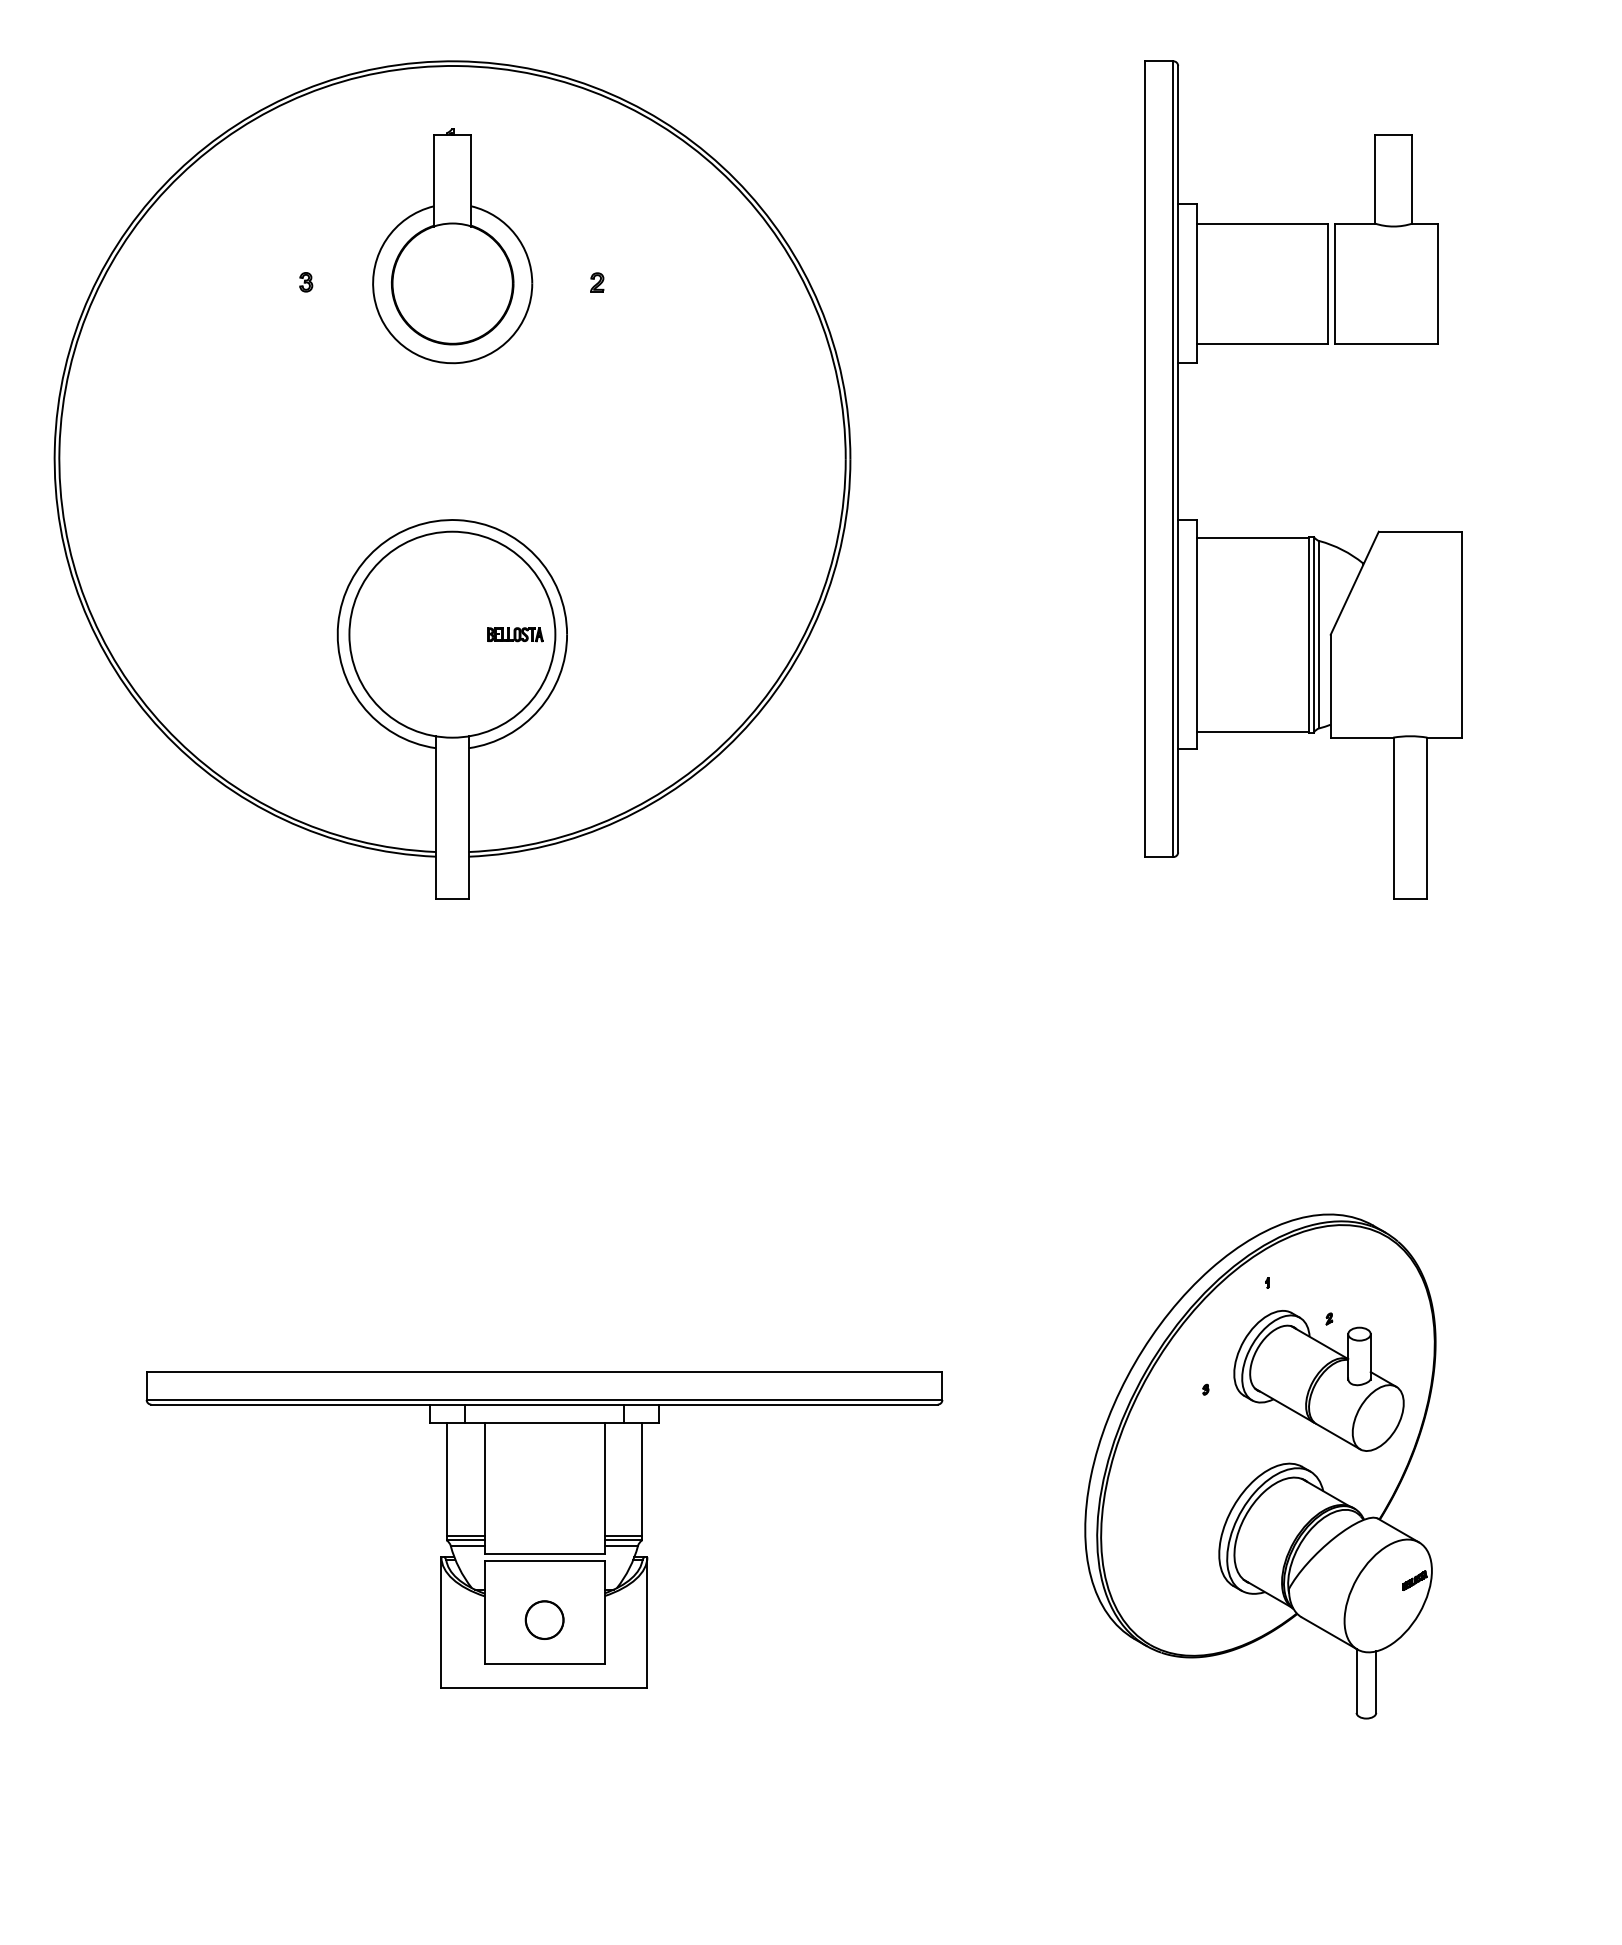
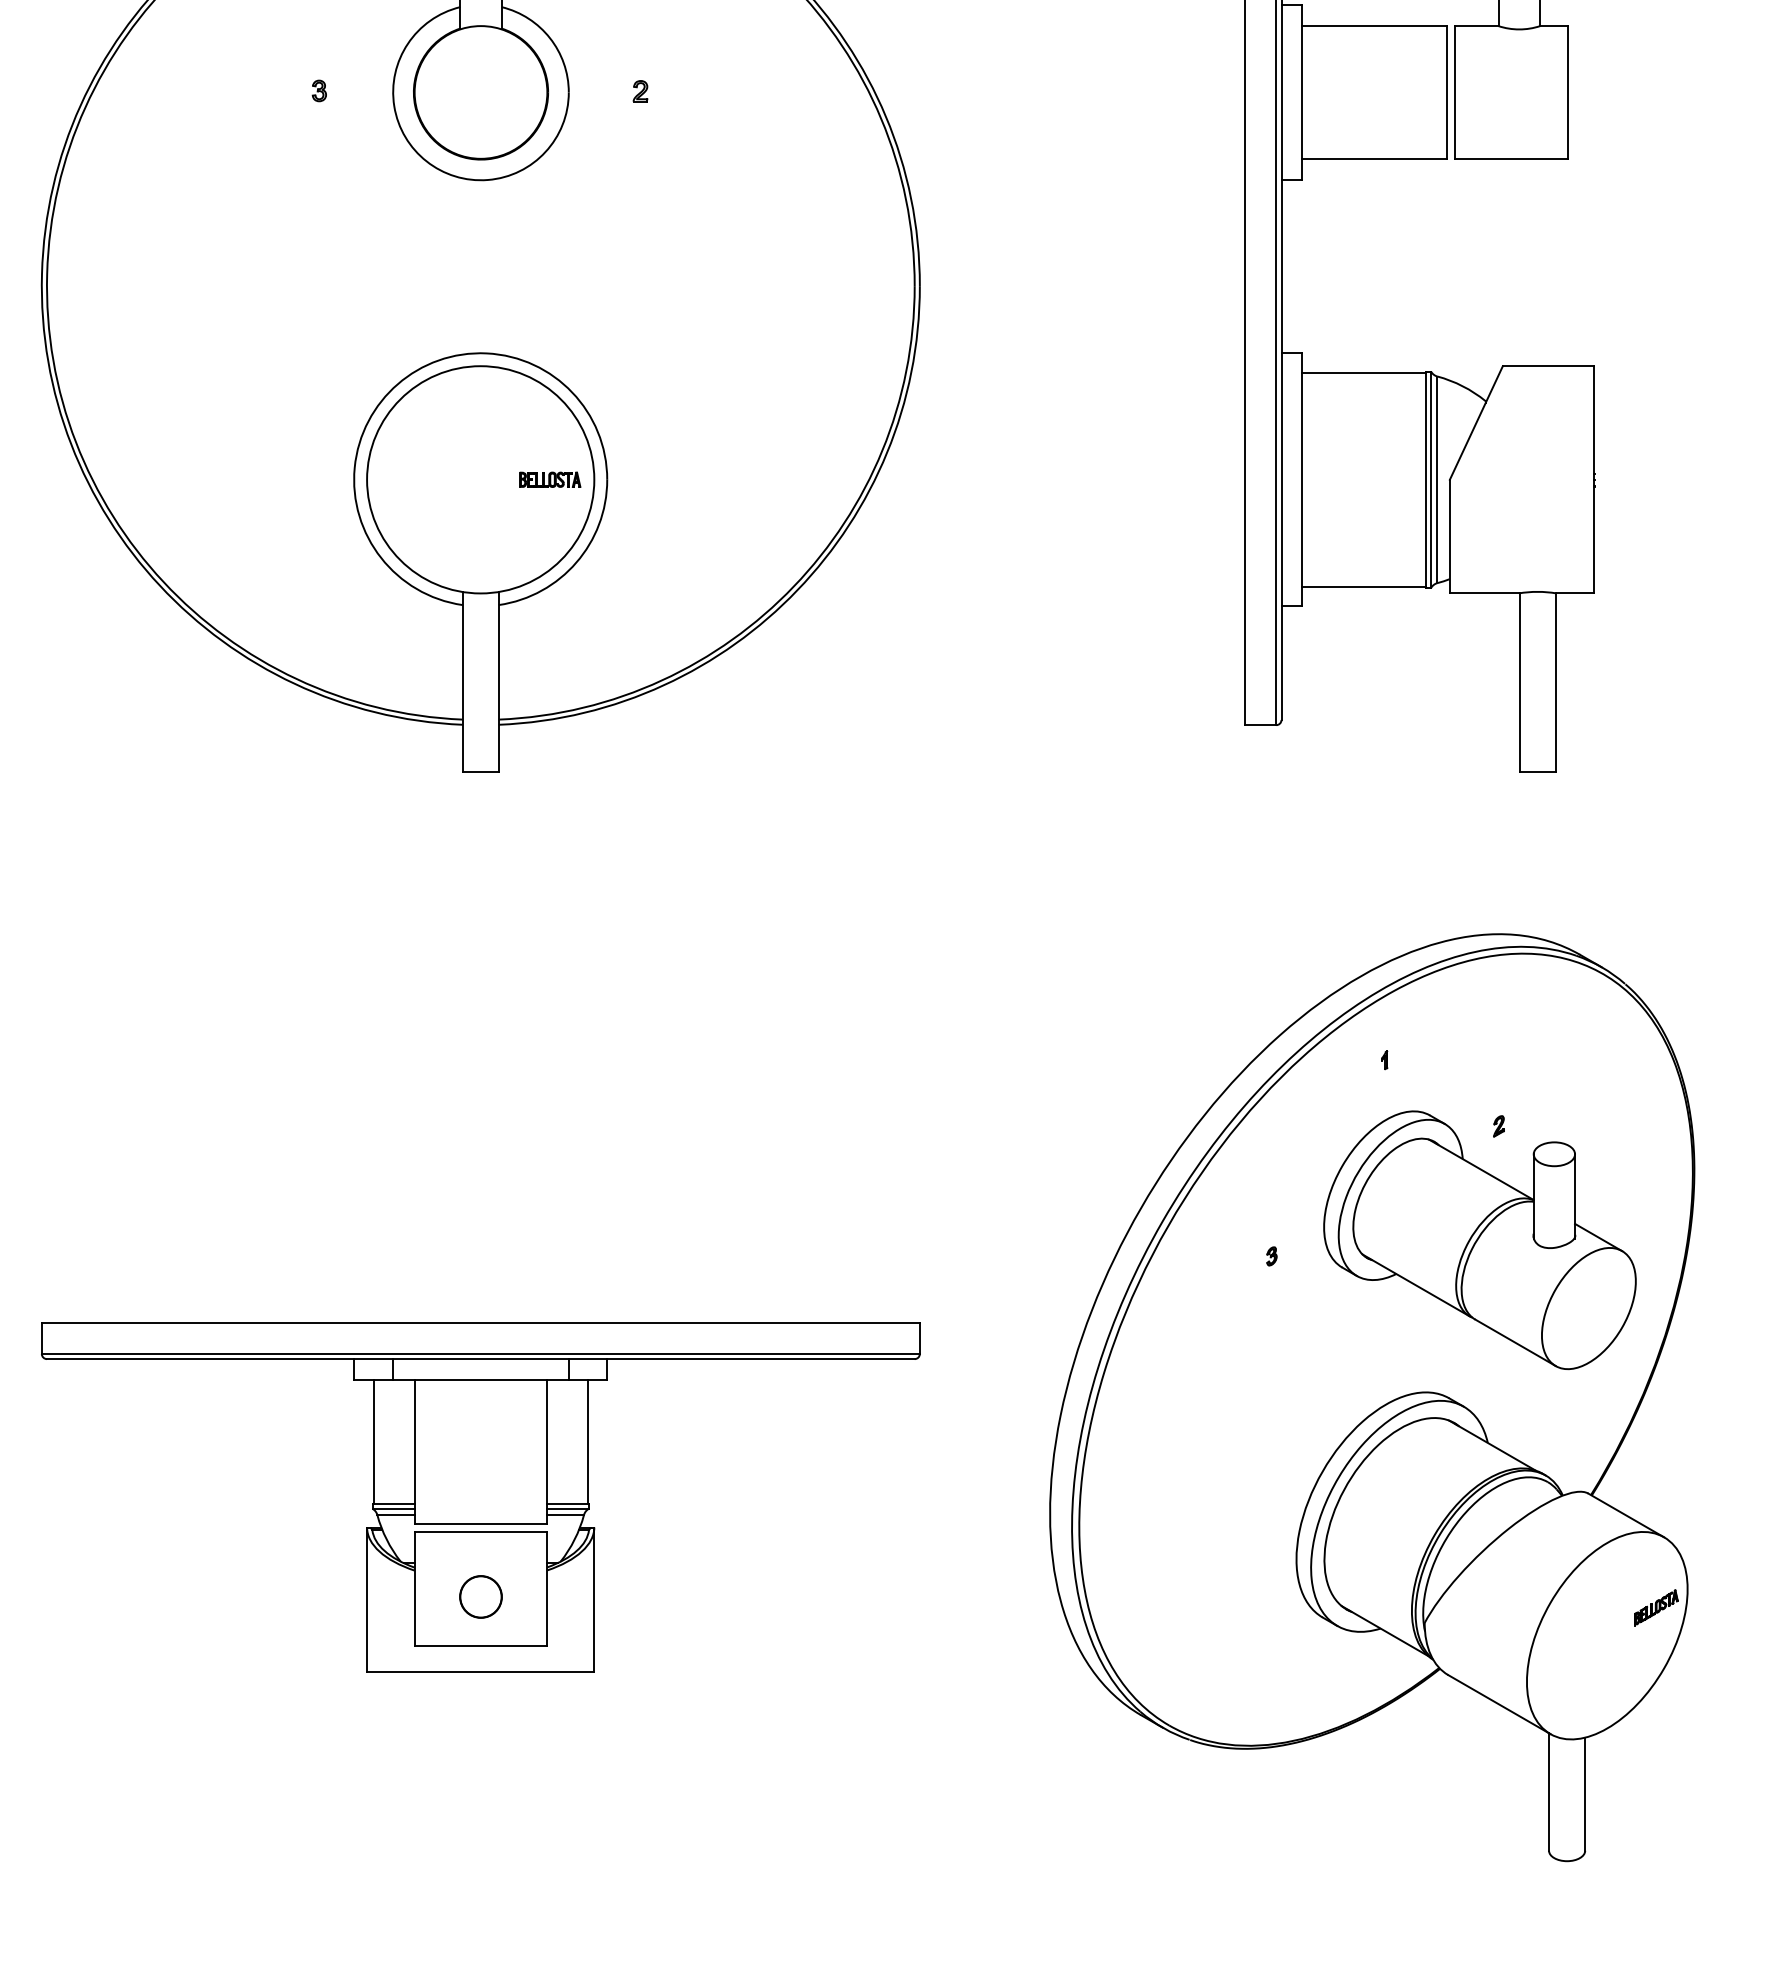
part: (1260, 1466) -> (1372, 1397), size x1.67
part: (544, 1529) -> (480, 1496), moved

